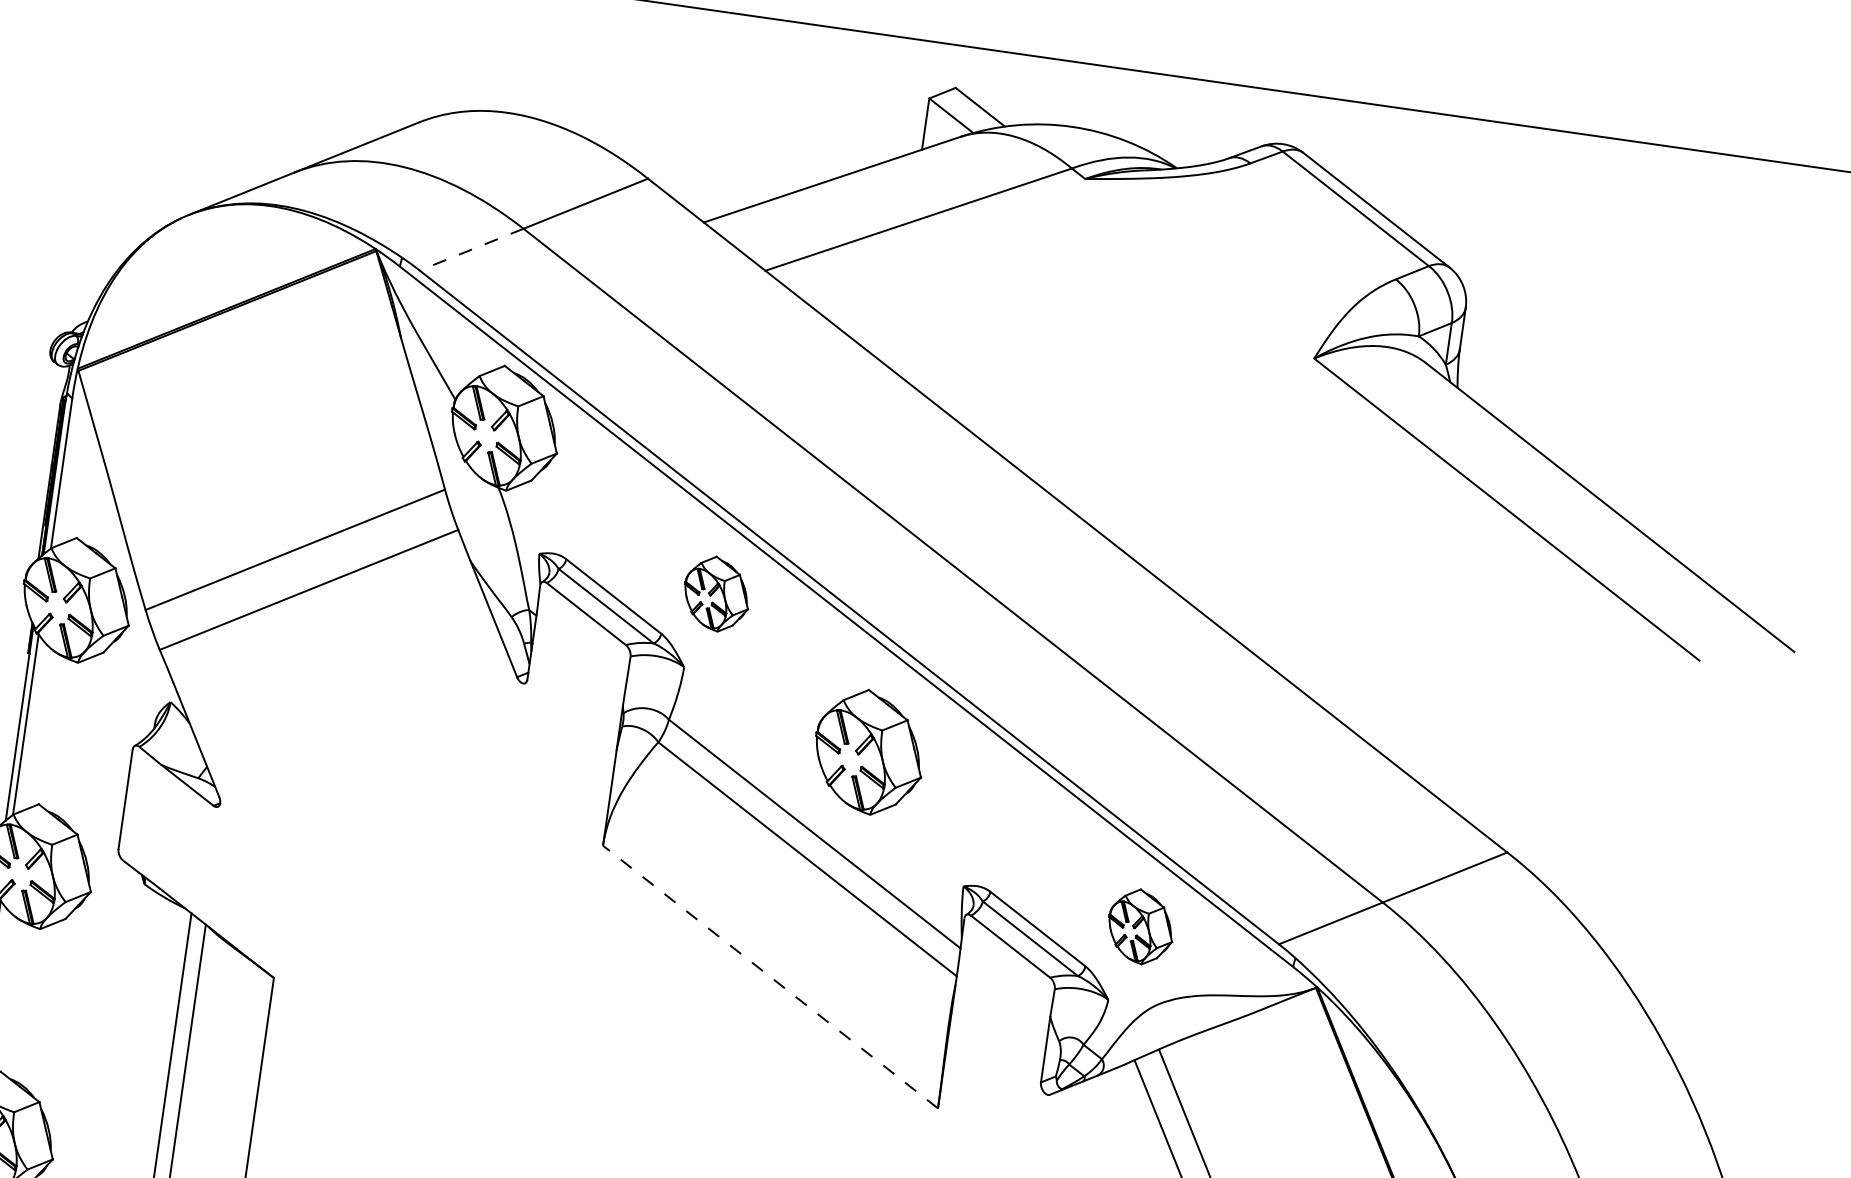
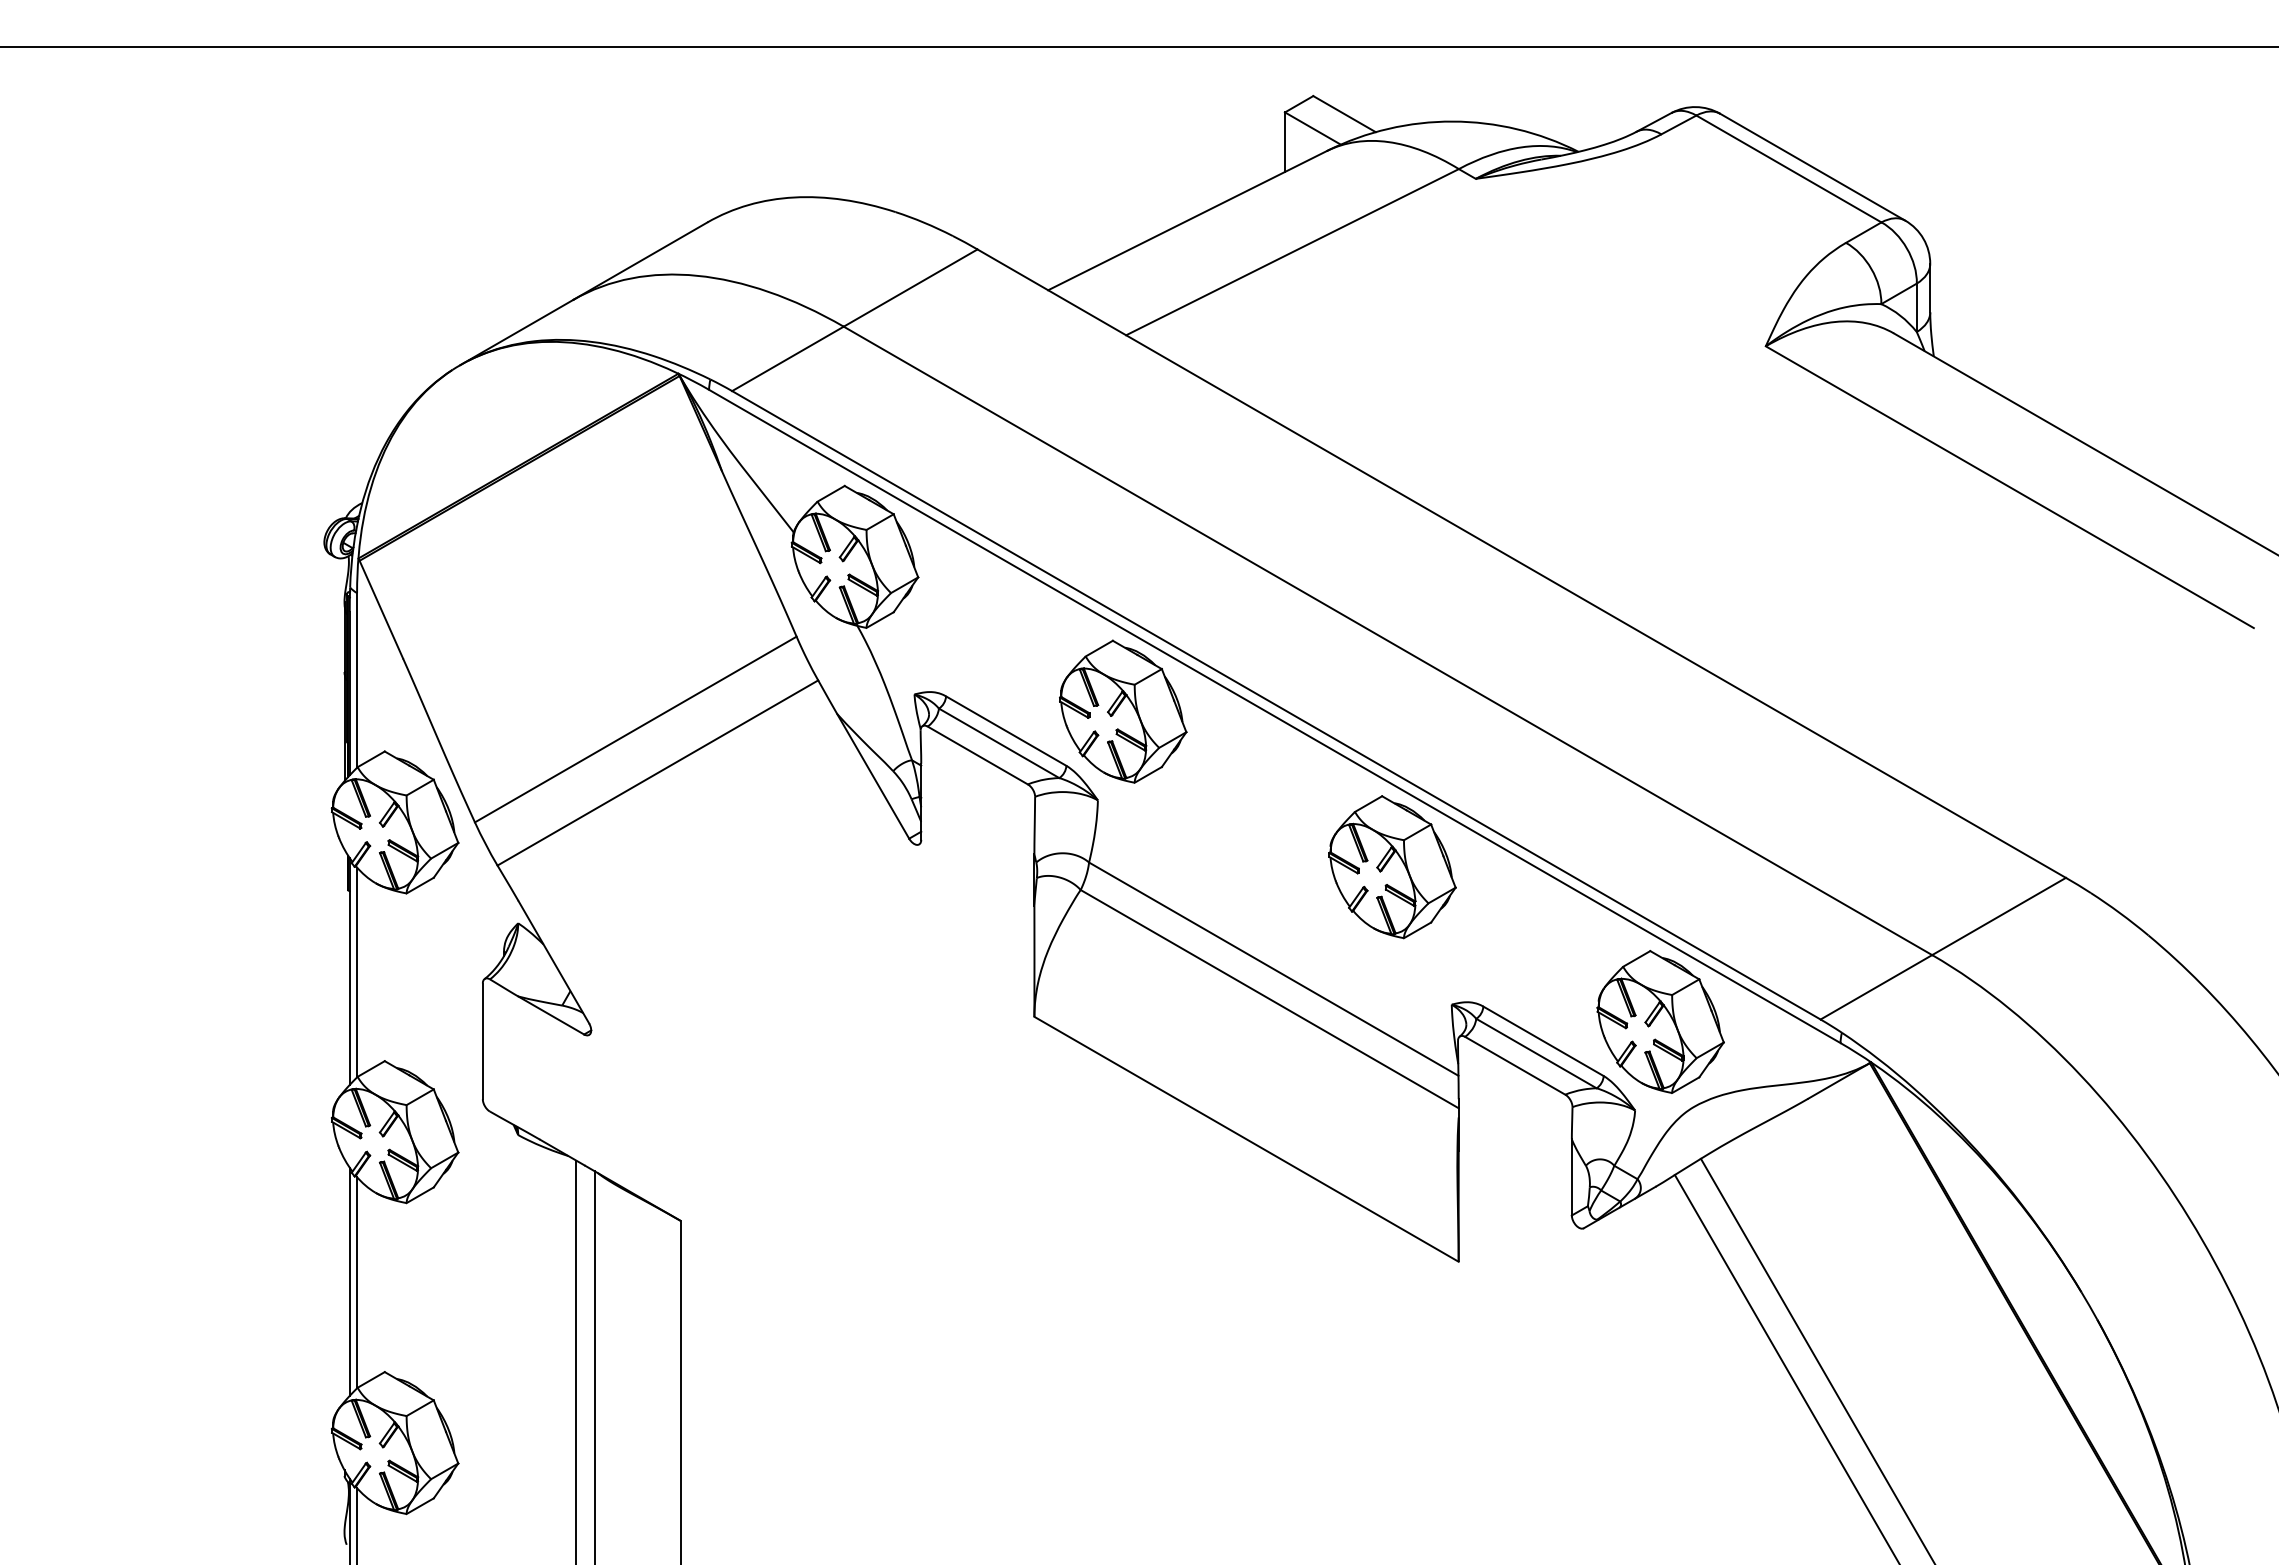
line: (471, 250) -> (787, 359), dashed -> solid
part: (717, 594) -> (1123, 711), size x1.67
part: (869, 752) -> (1392, 867), moved
part: (1140, 926) -> (1660, 1021), size x1.67
line: (770, 977) -> (1246, 1139), dashed -> solid

